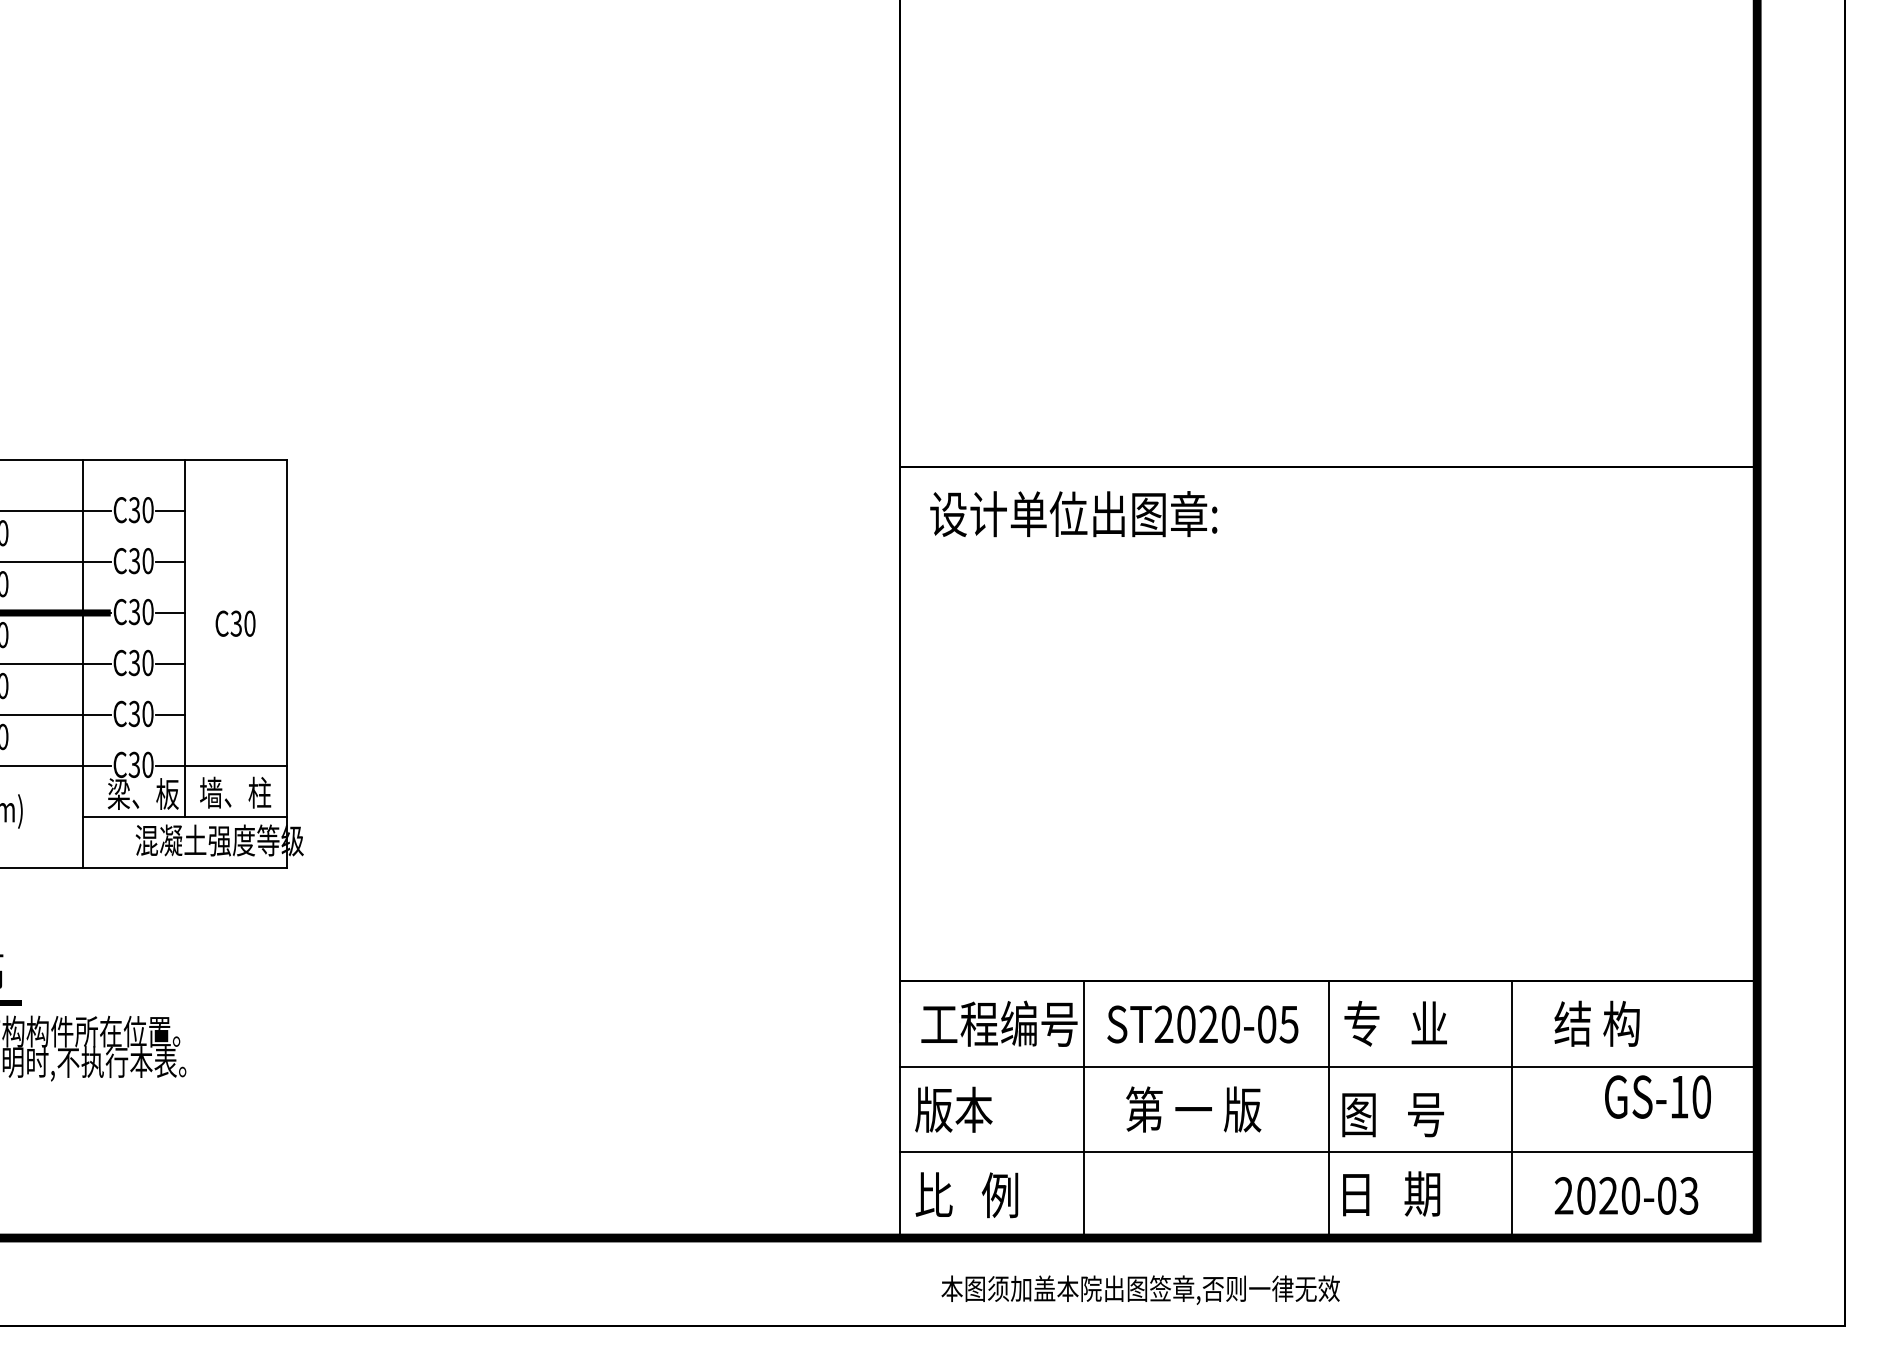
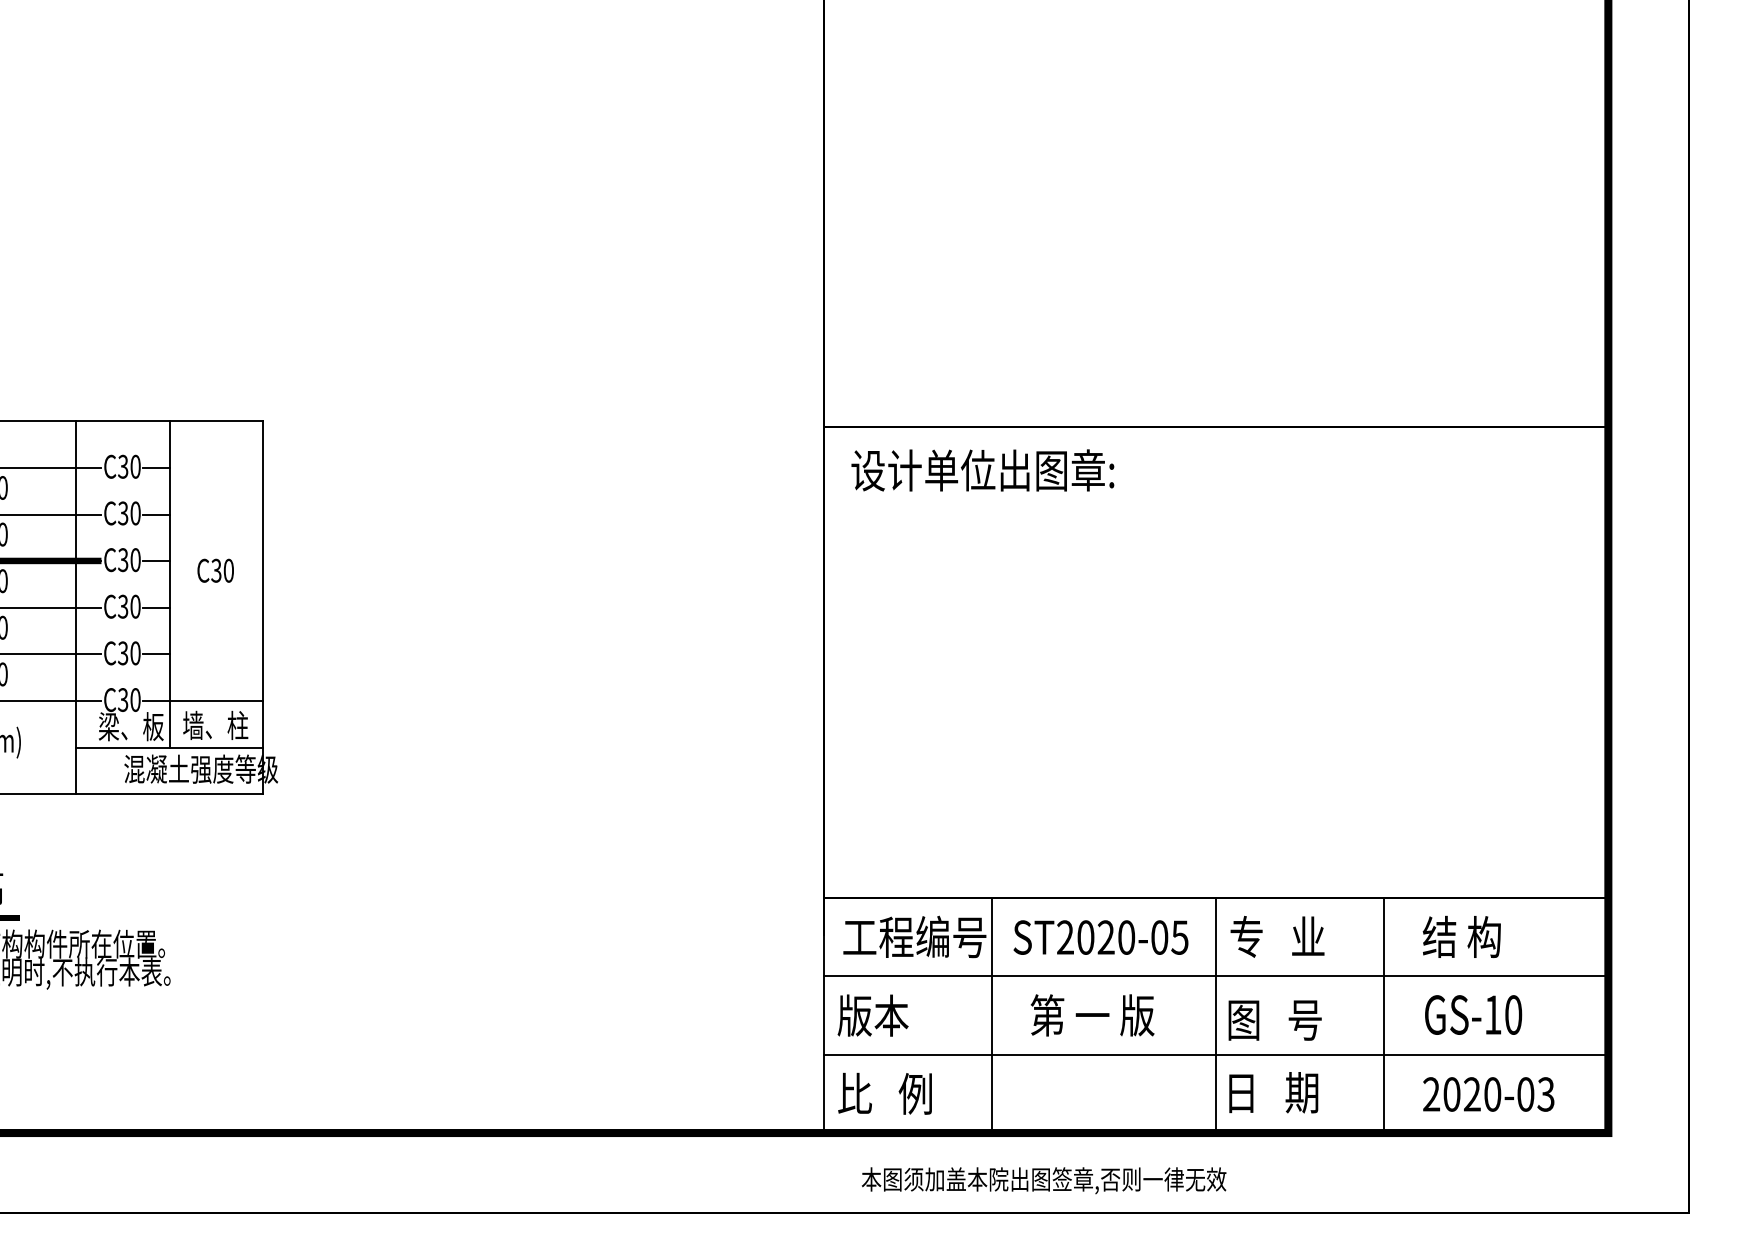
text: (1657, 1096) -> (1473, 1014), moved

